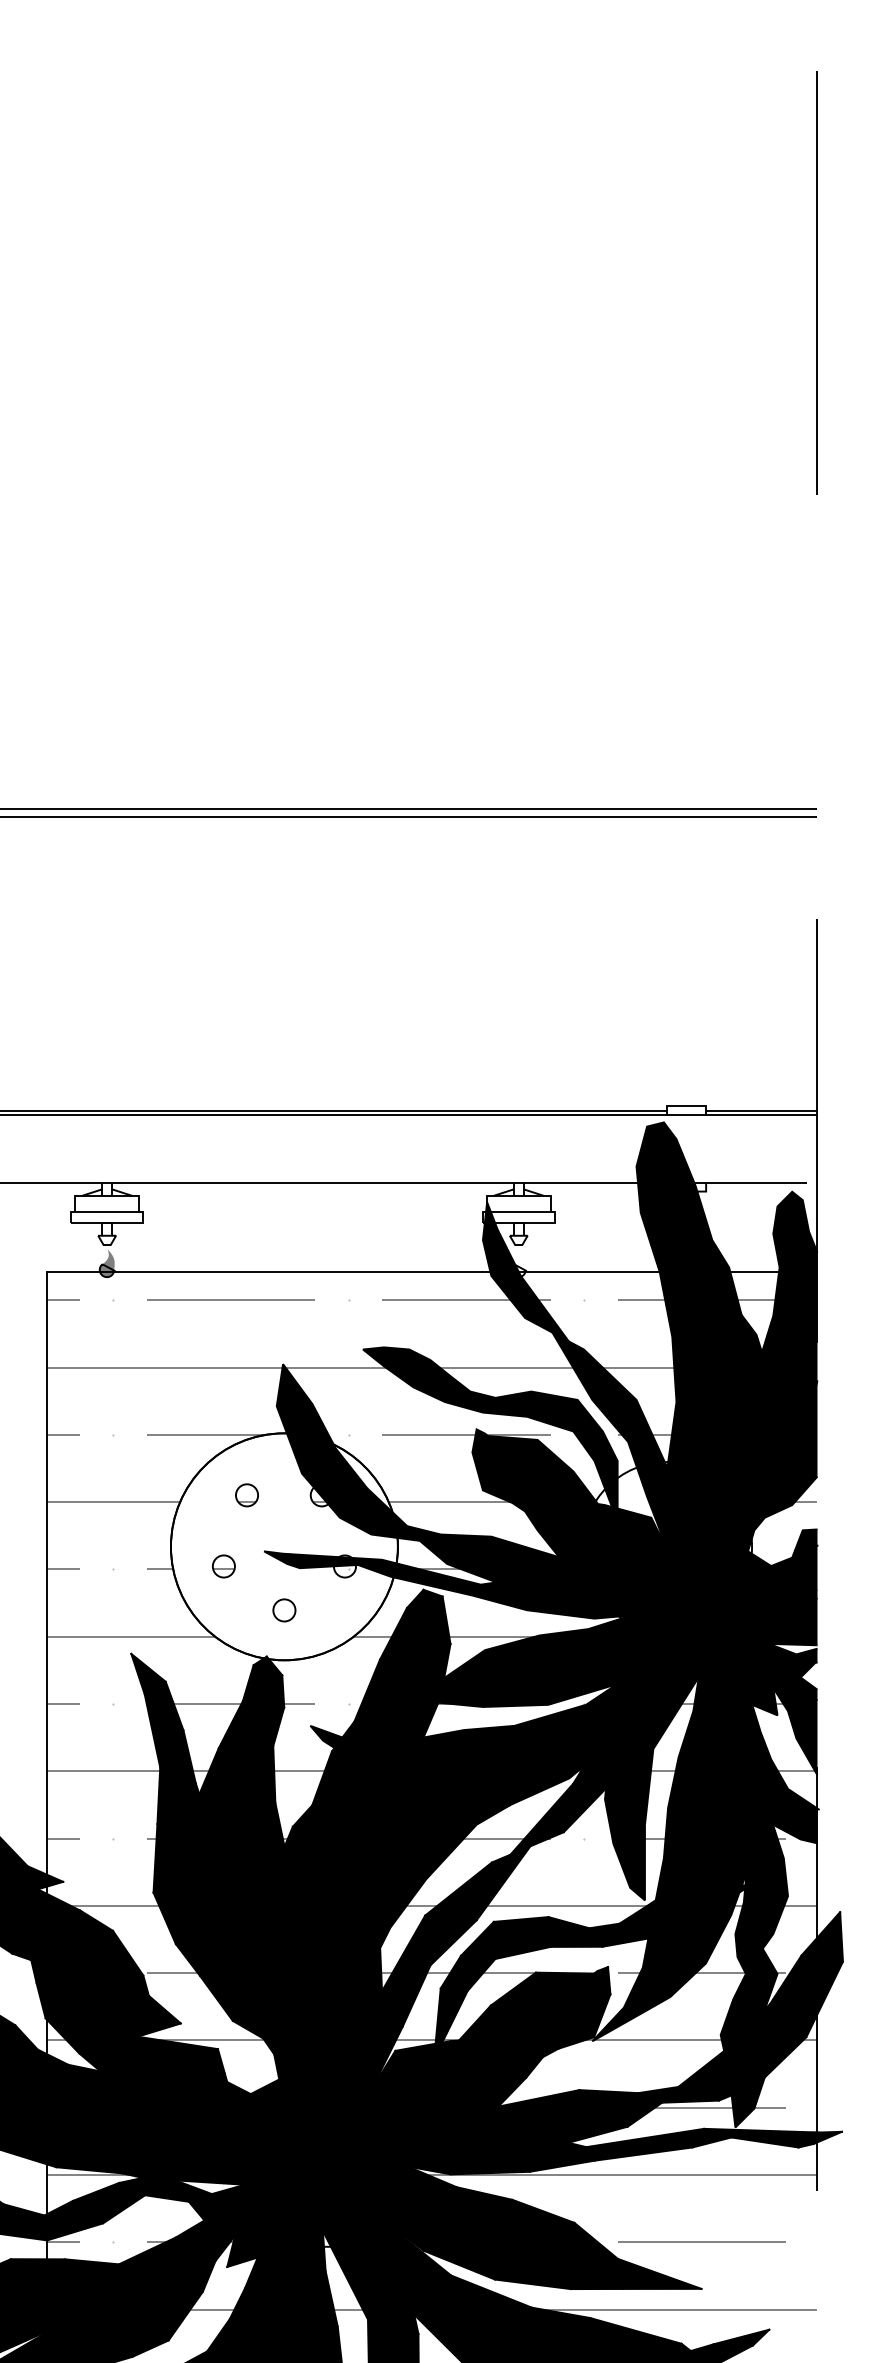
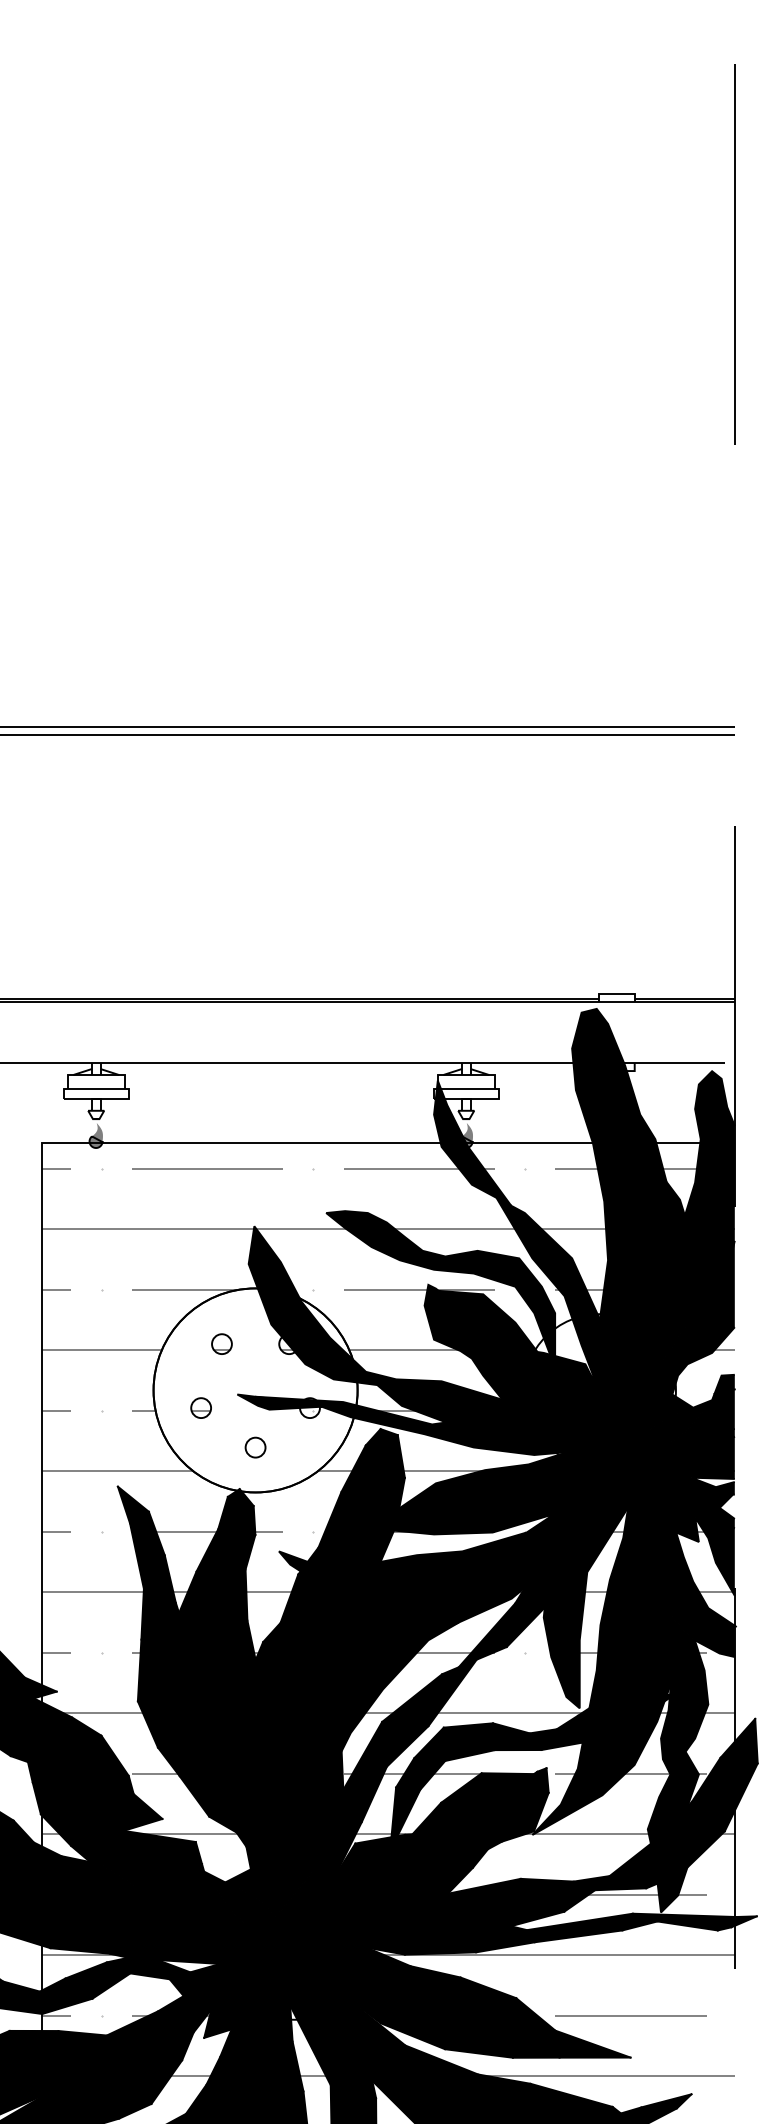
fill: (519, 1263) -> (466, 1135), added

